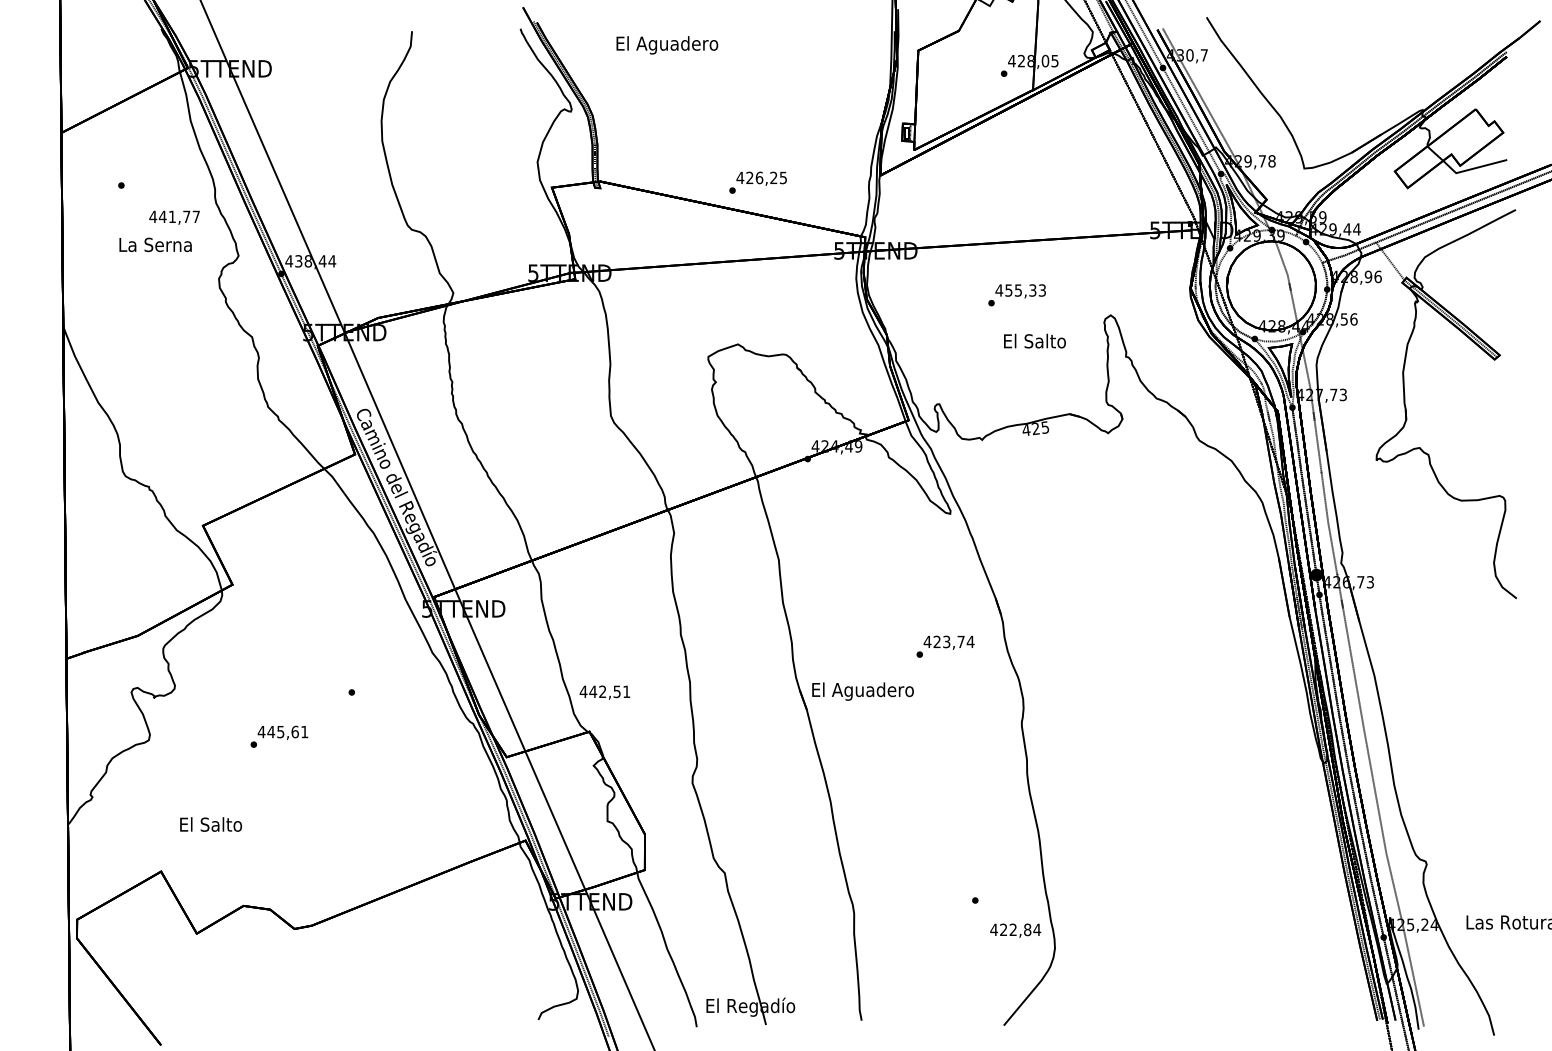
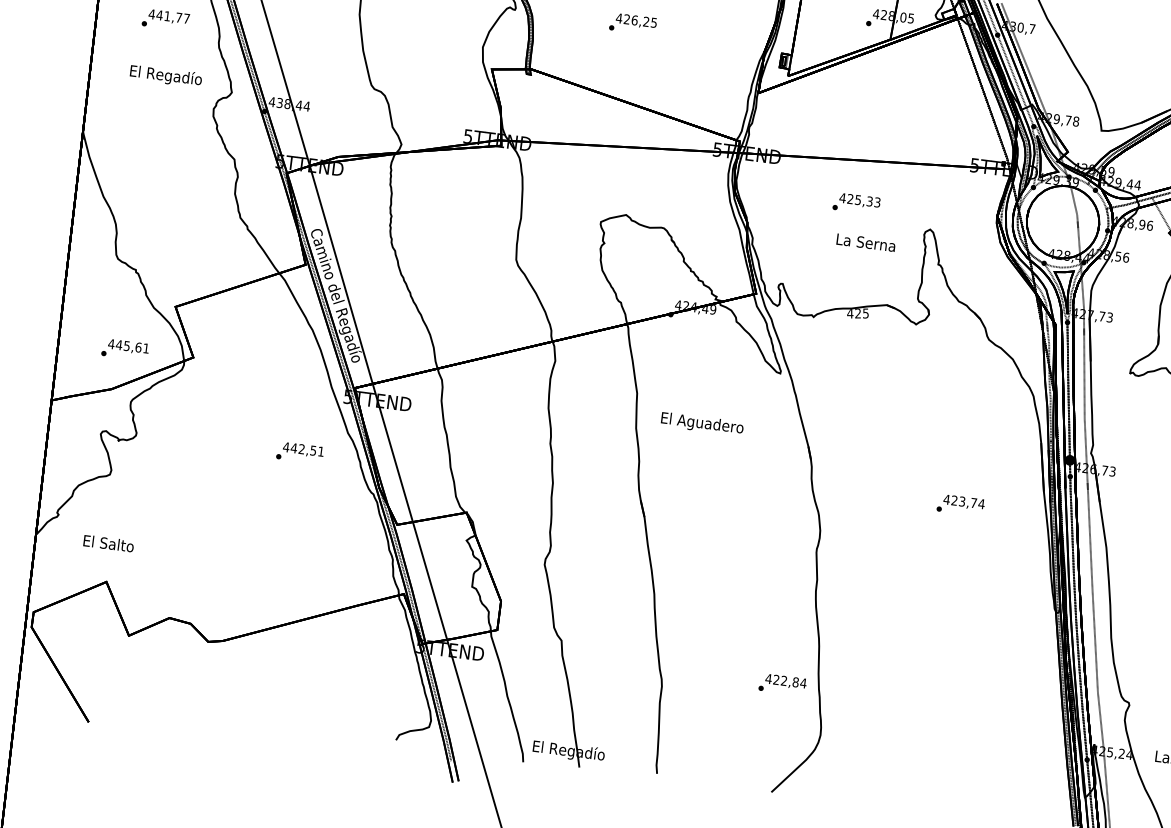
text: (757, 182) -> (632, 23), moved
text: (174, 217) -> (169, 17), moved
text: (155, 245) -> (165, 75), La Serna -> El Regadío
text: (1008, 290) -> (850, 199), 455,33 -> 425,33
text: (1034, 340) -> (866, 242), El Salto -> La Serna
text: (945, 646) -> (960, 505), moved
text: (862, 691) -> (701, 424), moved
text: (604, 692) -> (303, 449), moved
text: (279, 736) -> (125, 349), moved
text: (211, 824) -> (109, 543), moved
text: (1015, 930) -> (785, 681), moved

